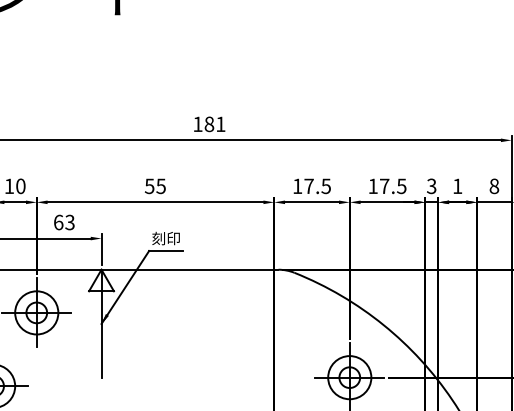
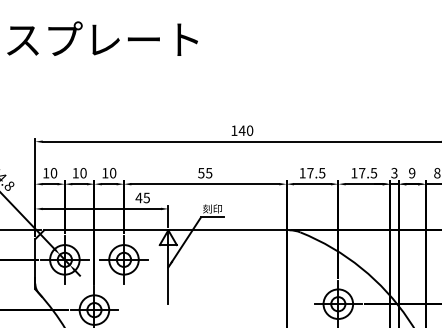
text: (214, 123) -> (245, 130), 181 -> 140
text: (458, 186) -> (412, 173), 1 -> 9
text: (63, 221) -> (142, 197), 63 -> 45

